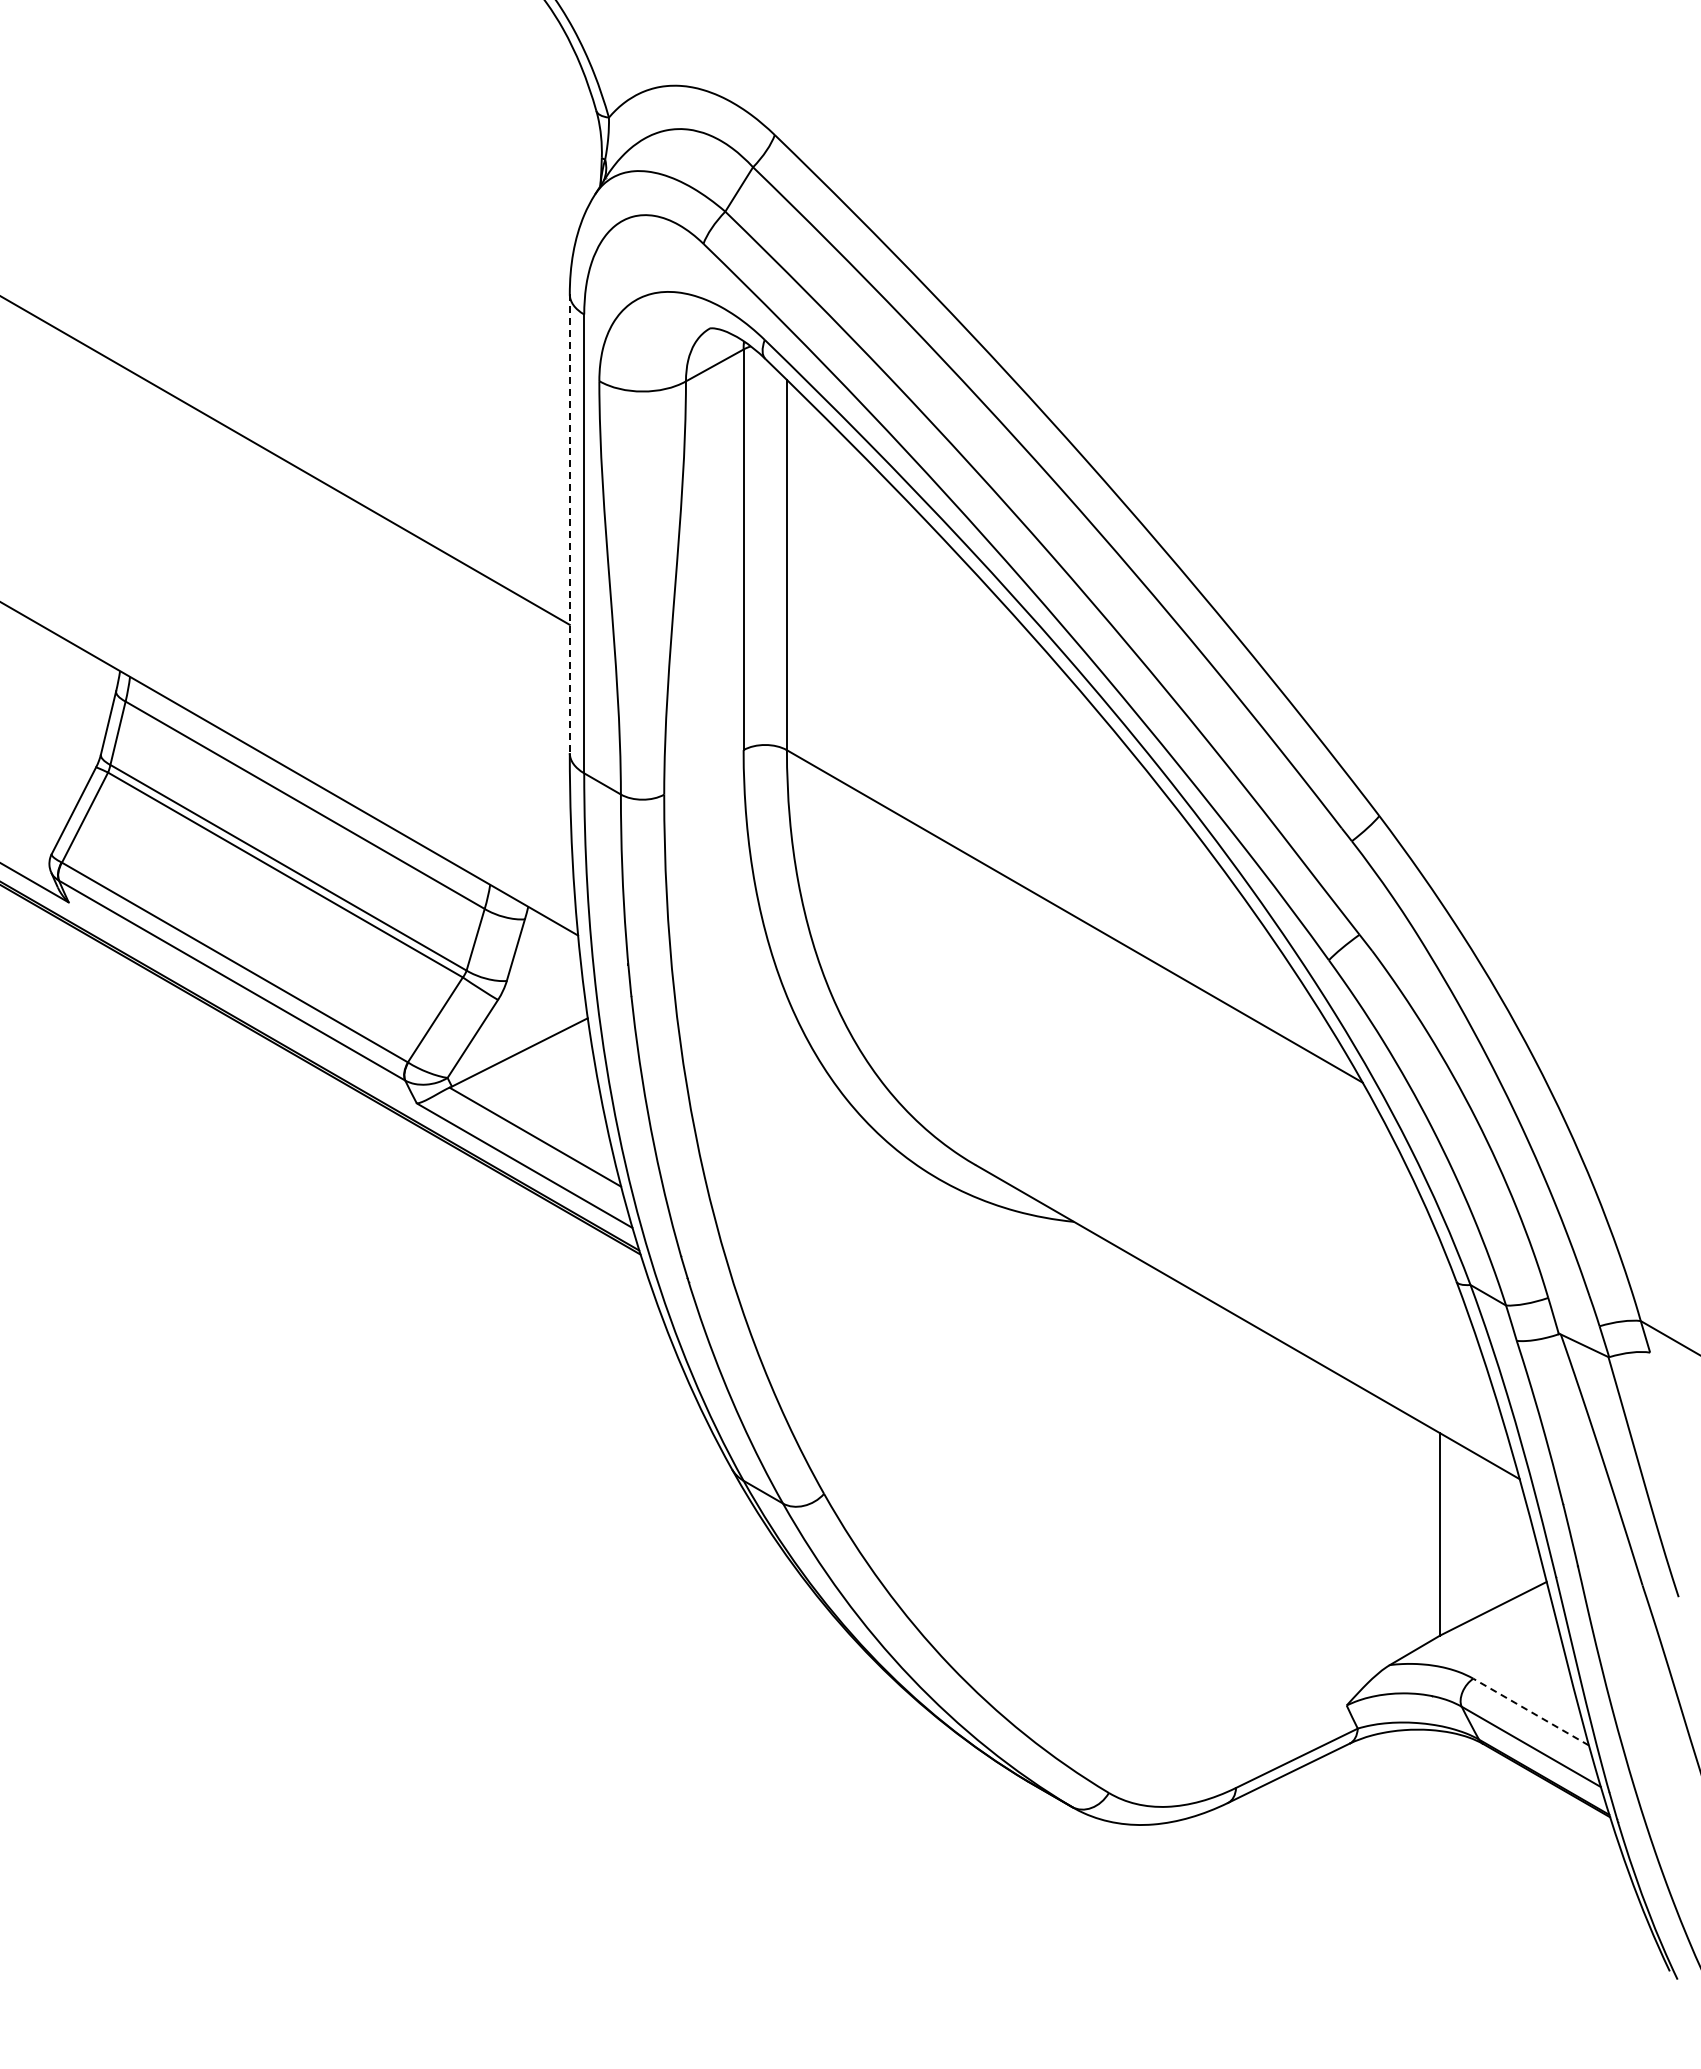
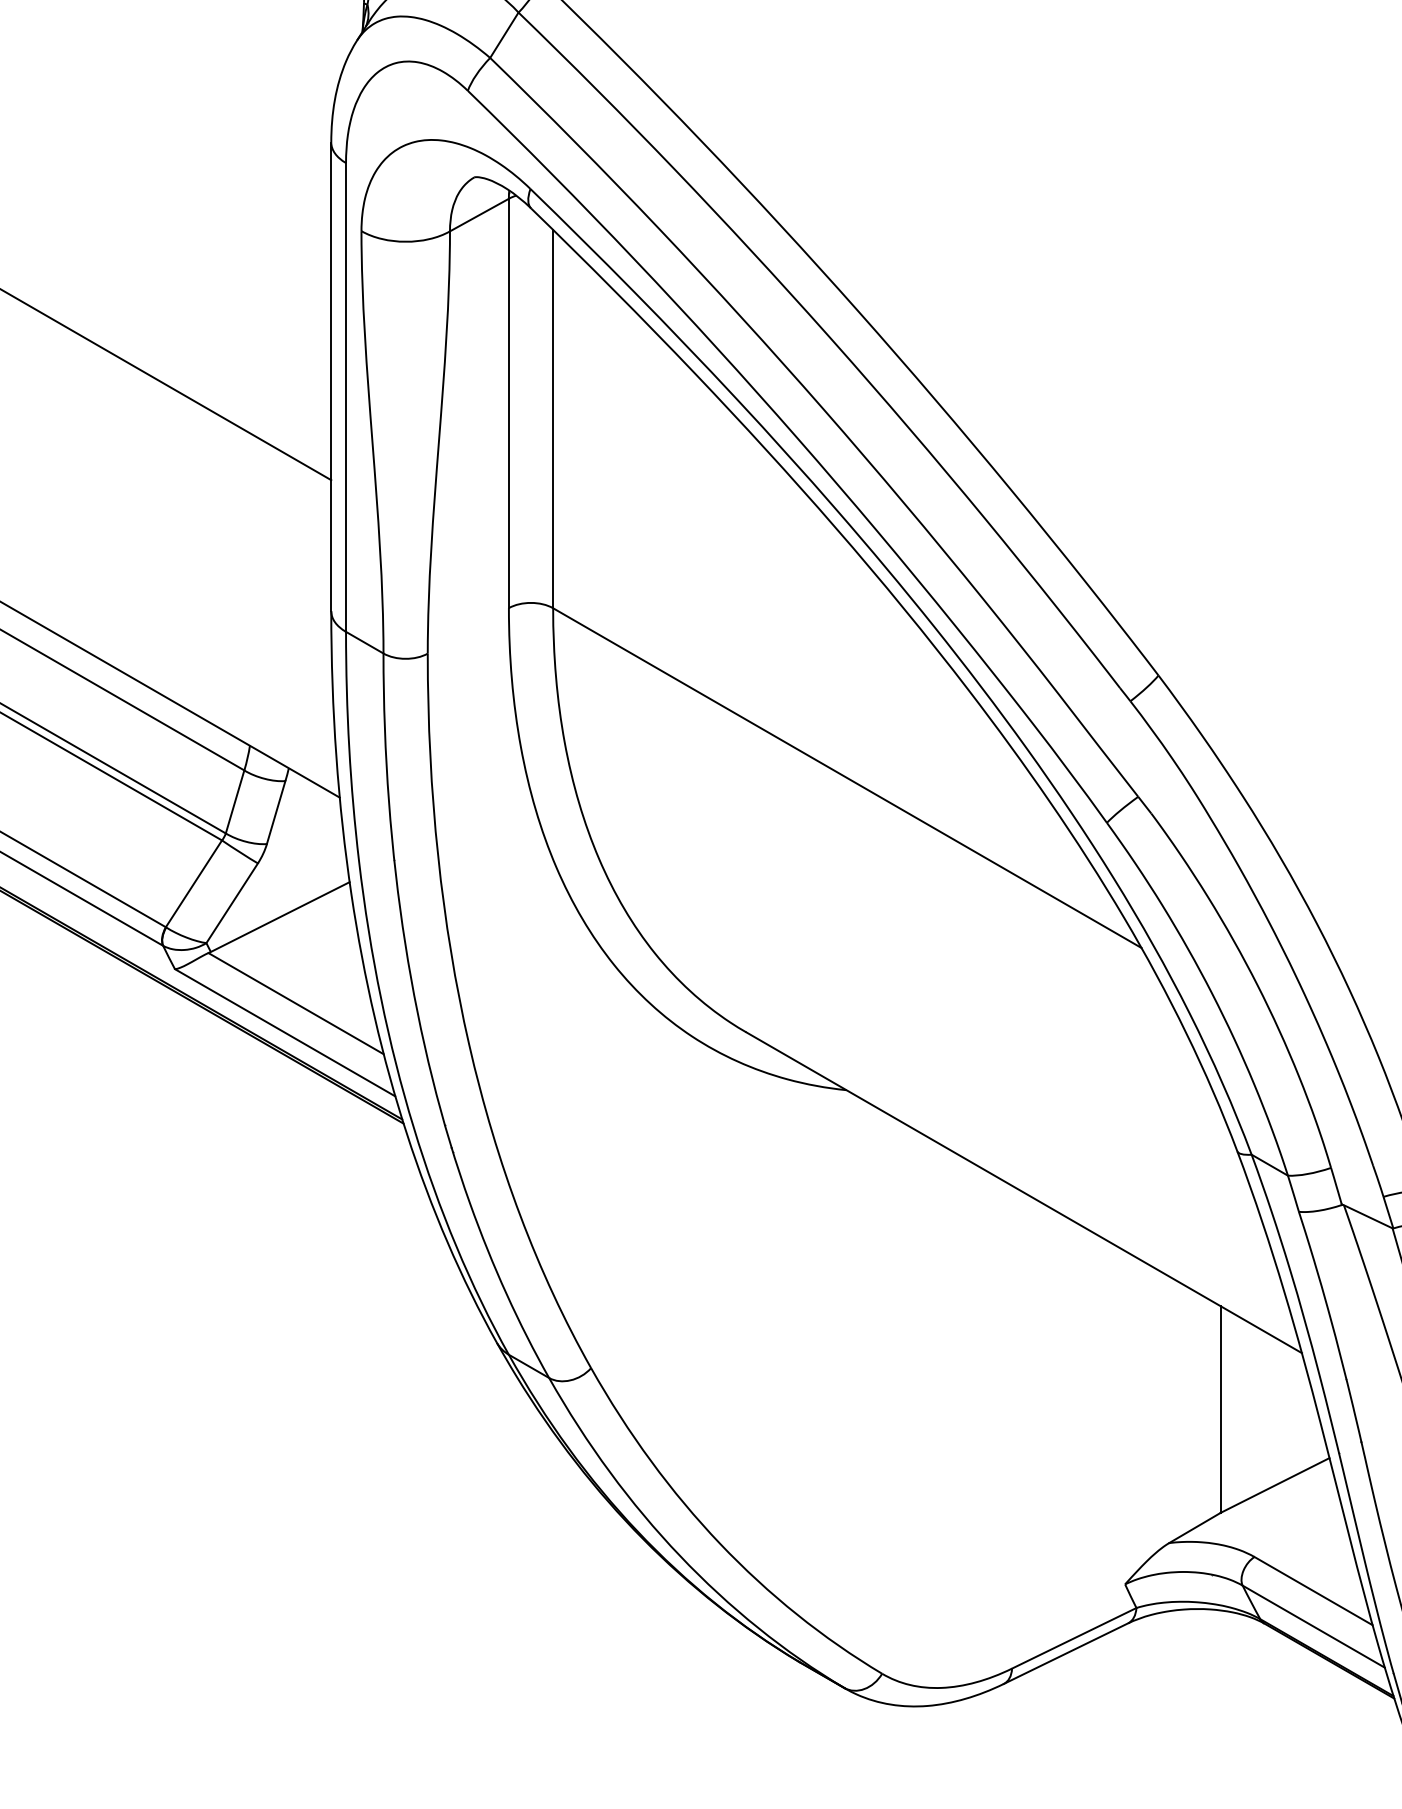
line: (569, 524) -> (330, 377), dashed -> solid
line: (1531, 1712) -> (1313, 1591), dashed -> solid

